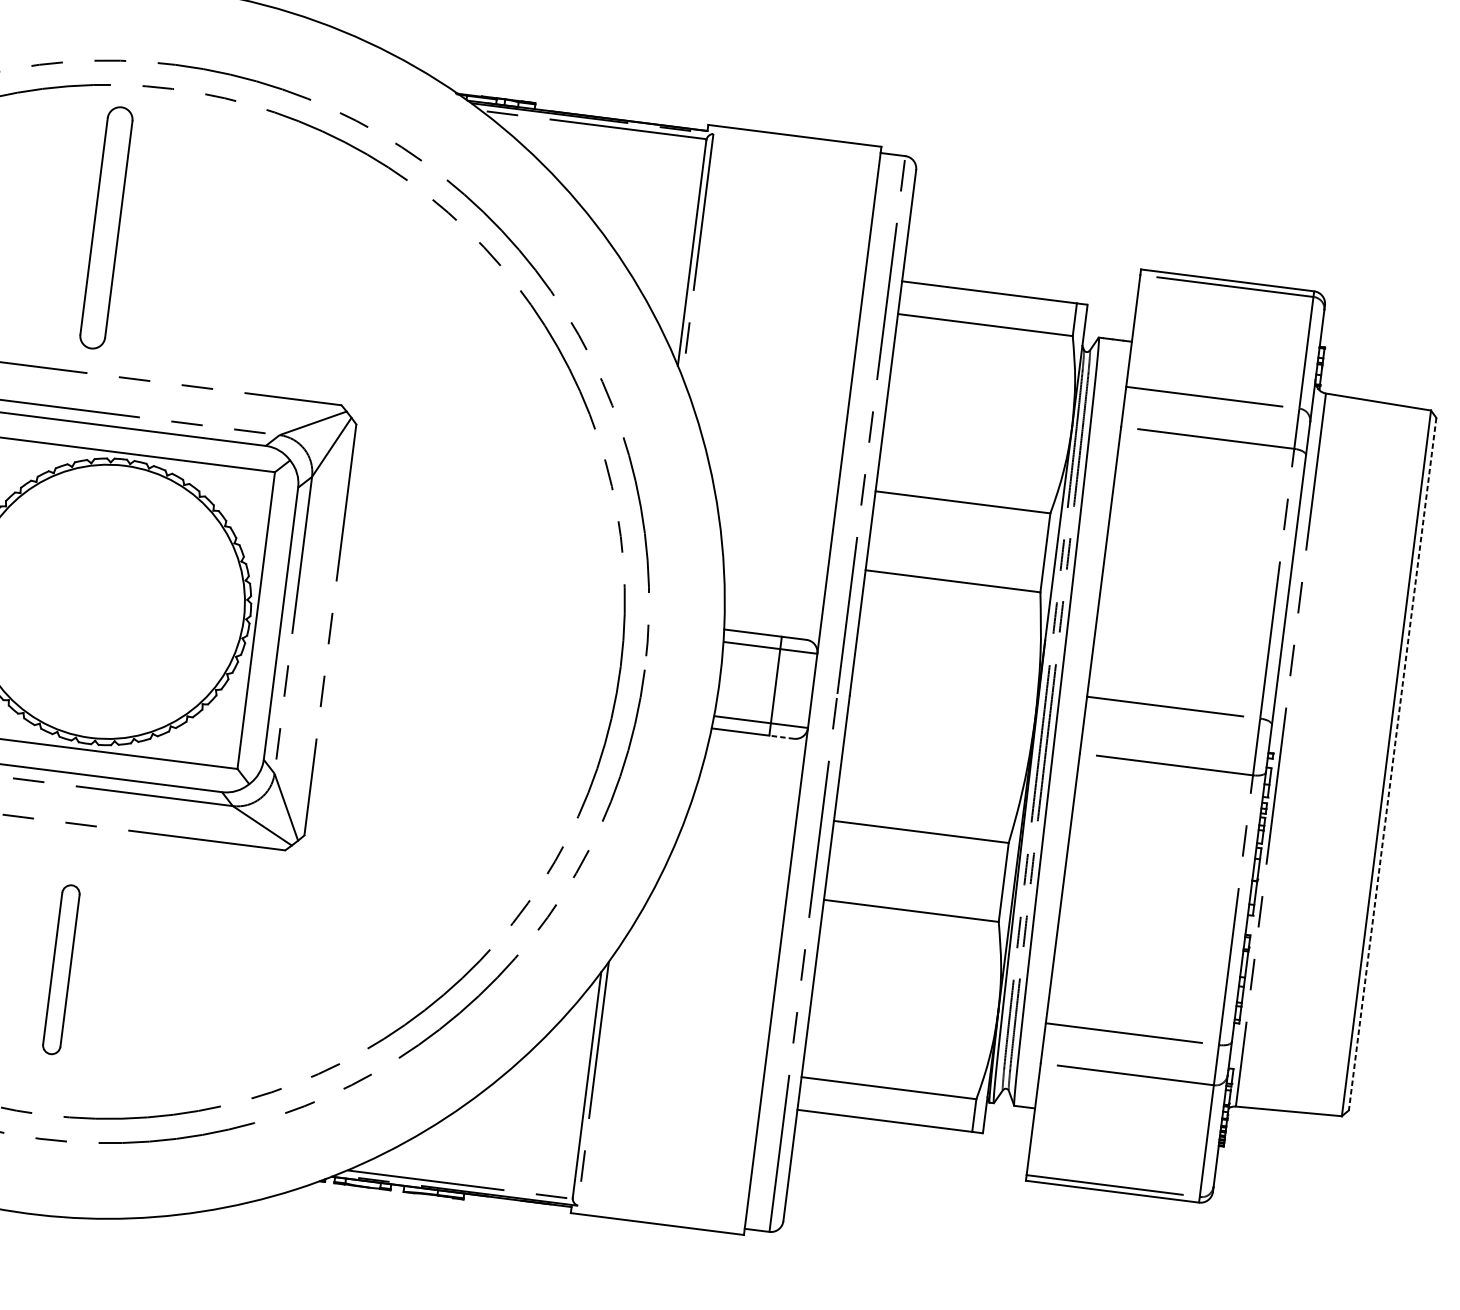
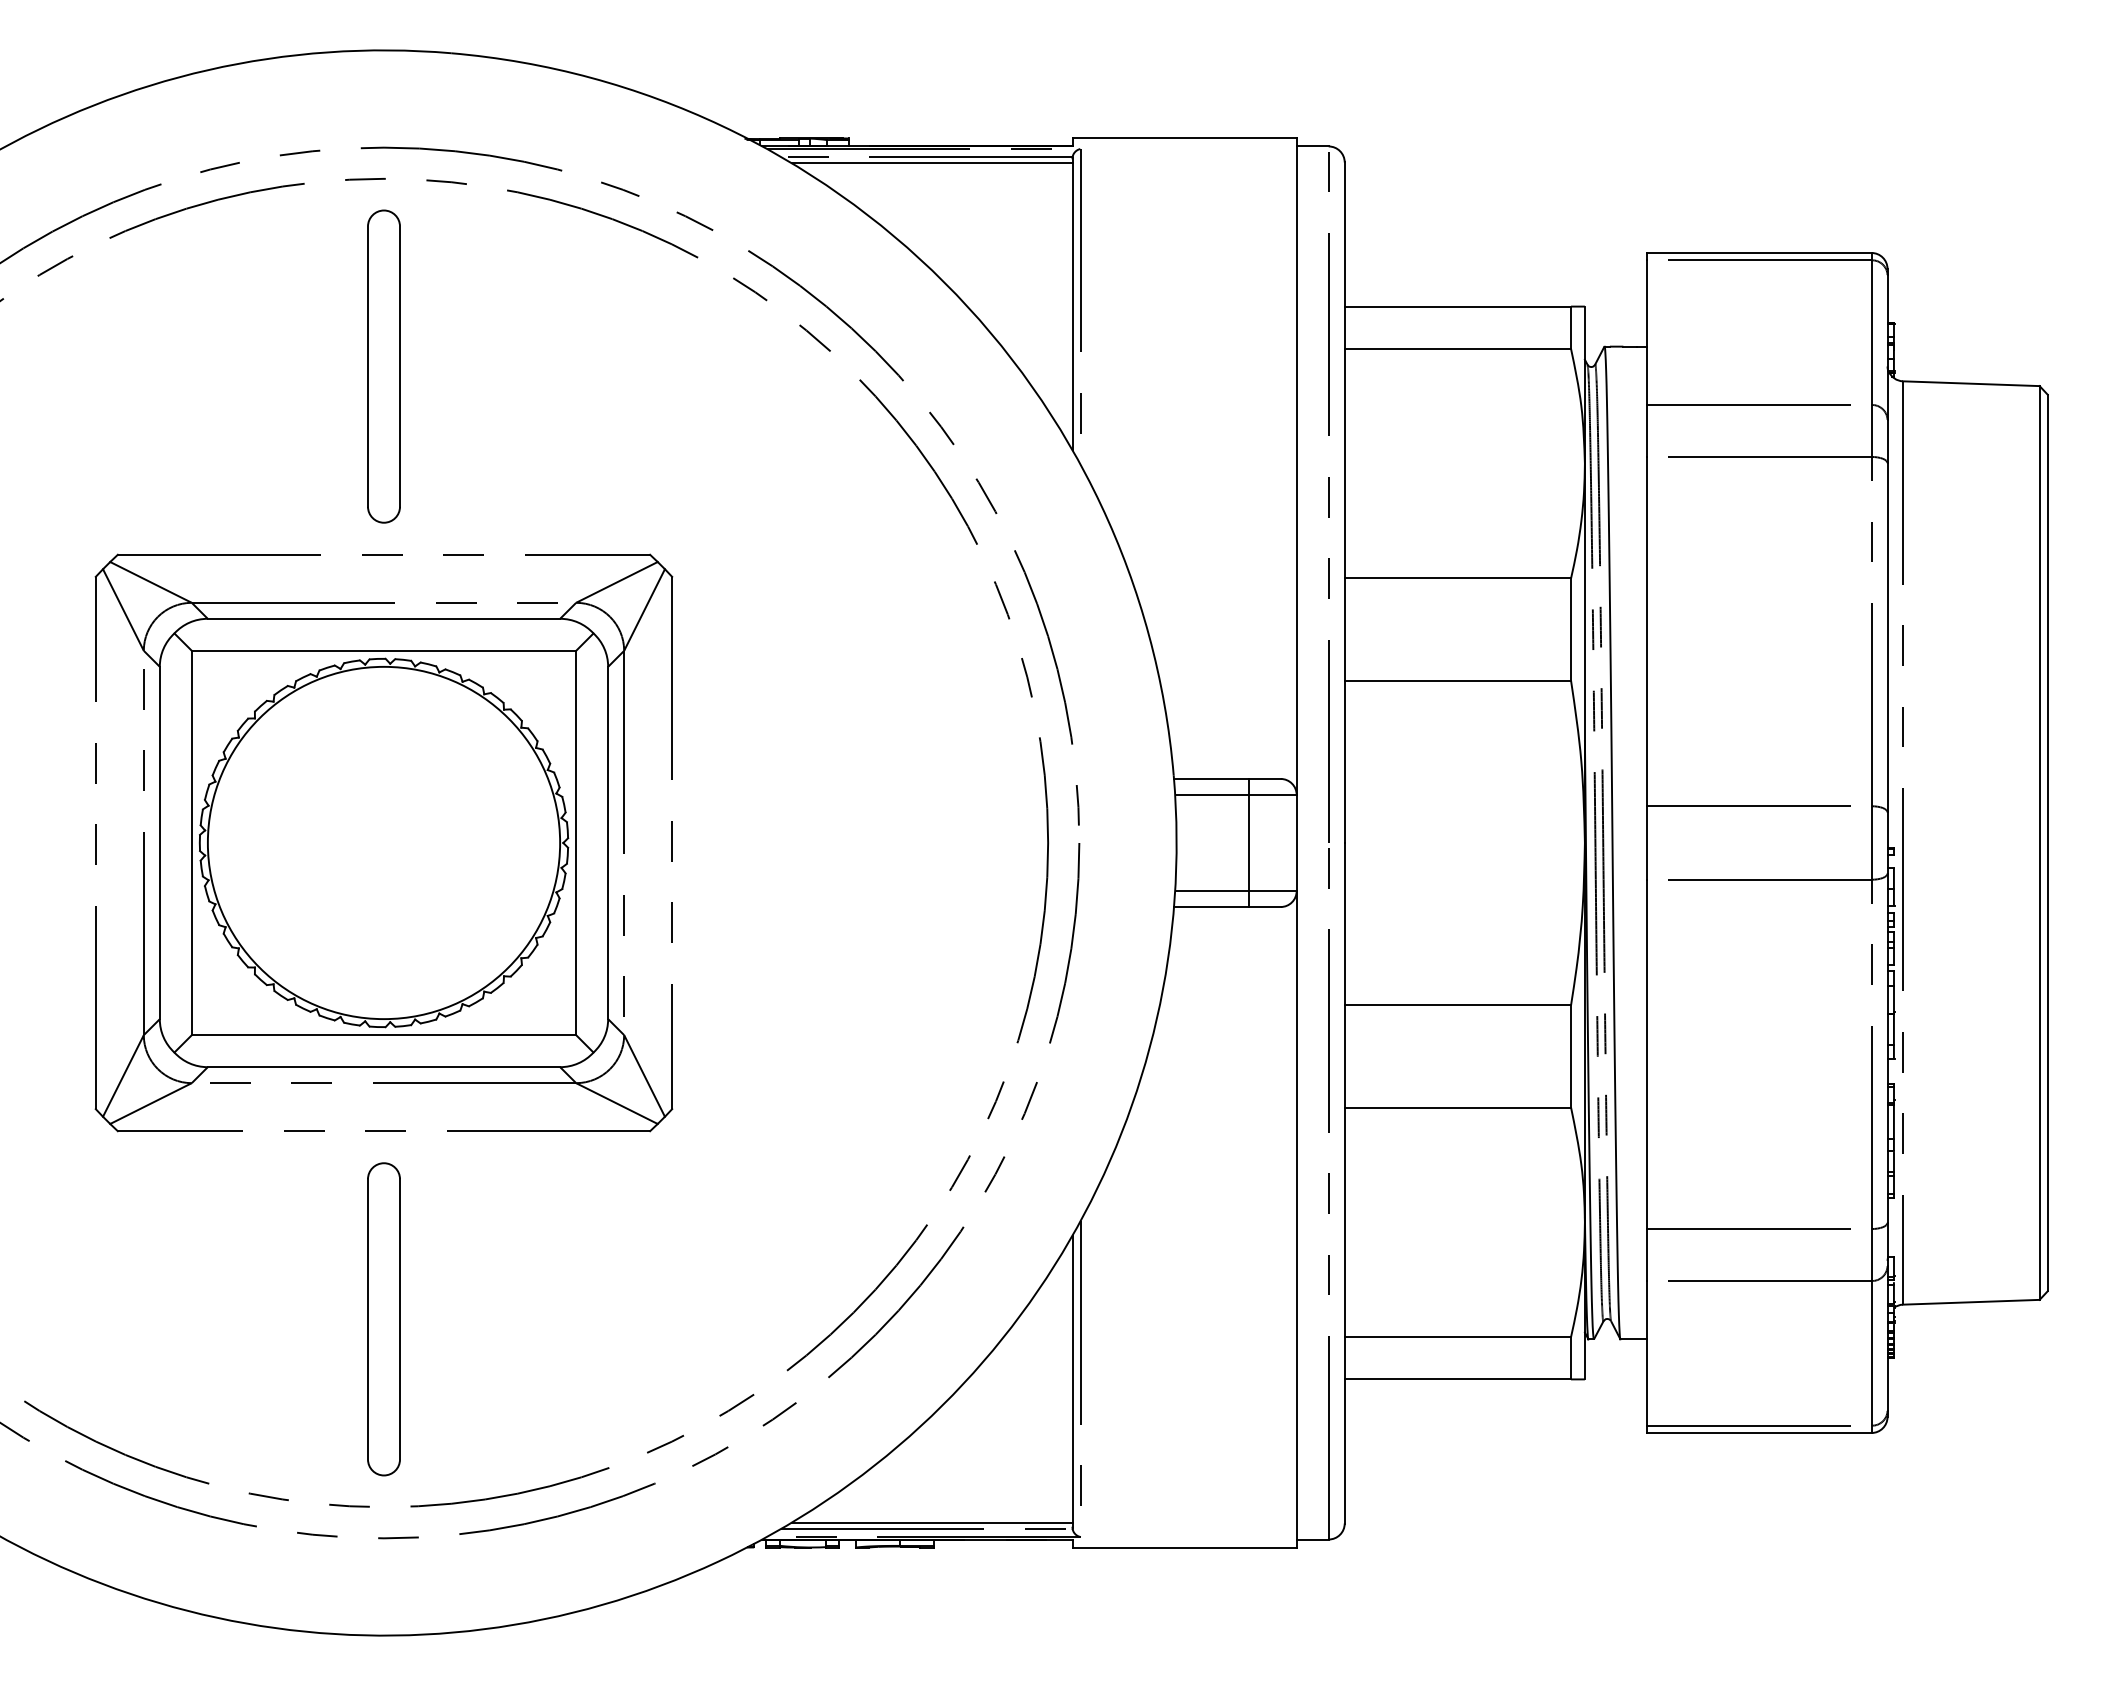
line: (596, 130) -> (931, 163), added
part: (106, 227) -> (383, 366), moved
line: (781, 737) -> (1264, 907), dashed -> solid
line: (1392, 764) -> (2047, 843), dashed -> solid
part: (60, 969) -> (383, 1319), size x1.43
line: (464, 1180) -> (931, 1522), added

